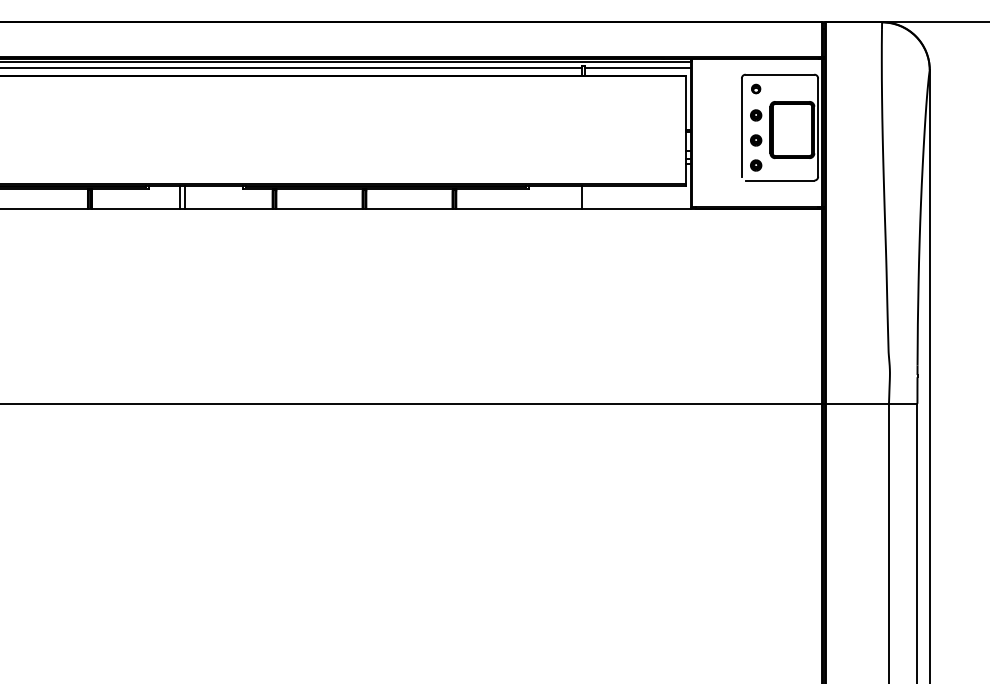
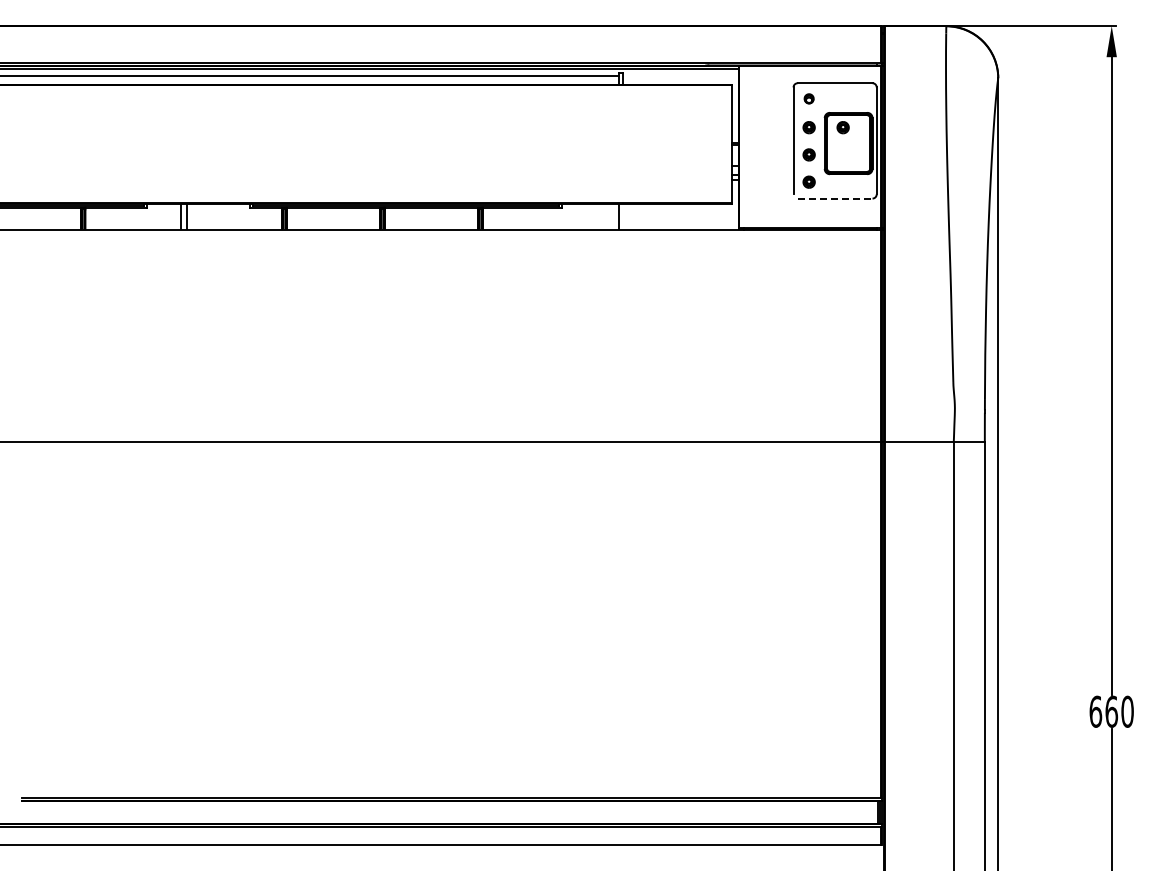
line: (638, 68) -> (680, 76), removed
part: (786, 115) -> (842, 127), added
line: (780, 180) -> (835, 198), solid -> dashed

